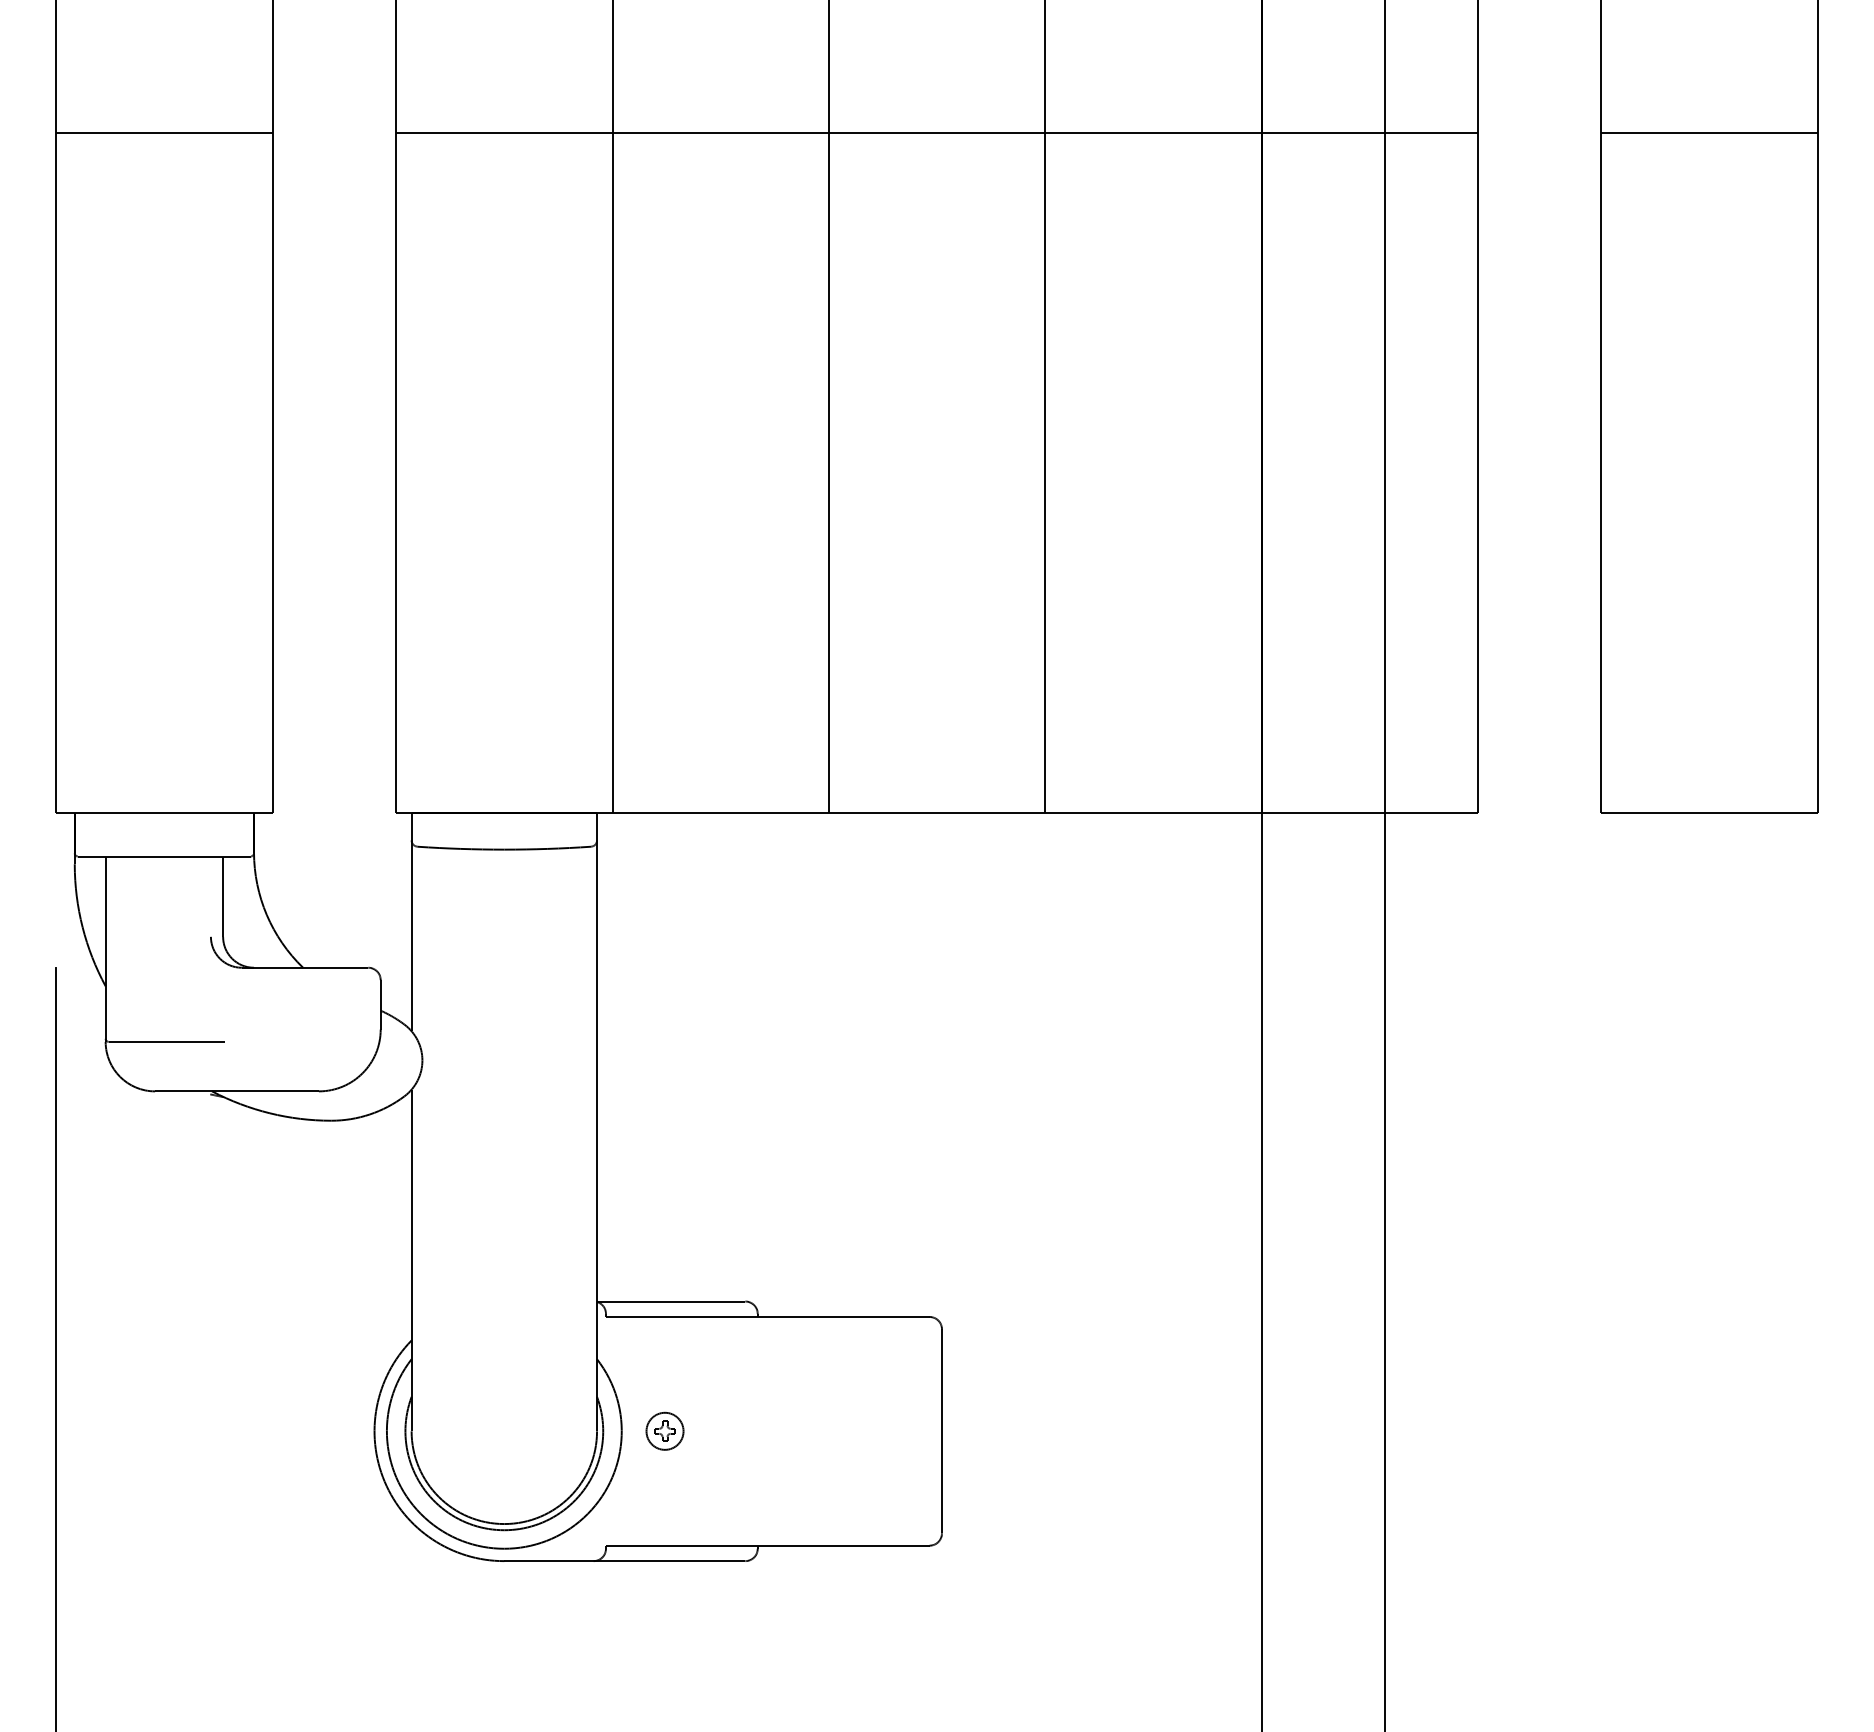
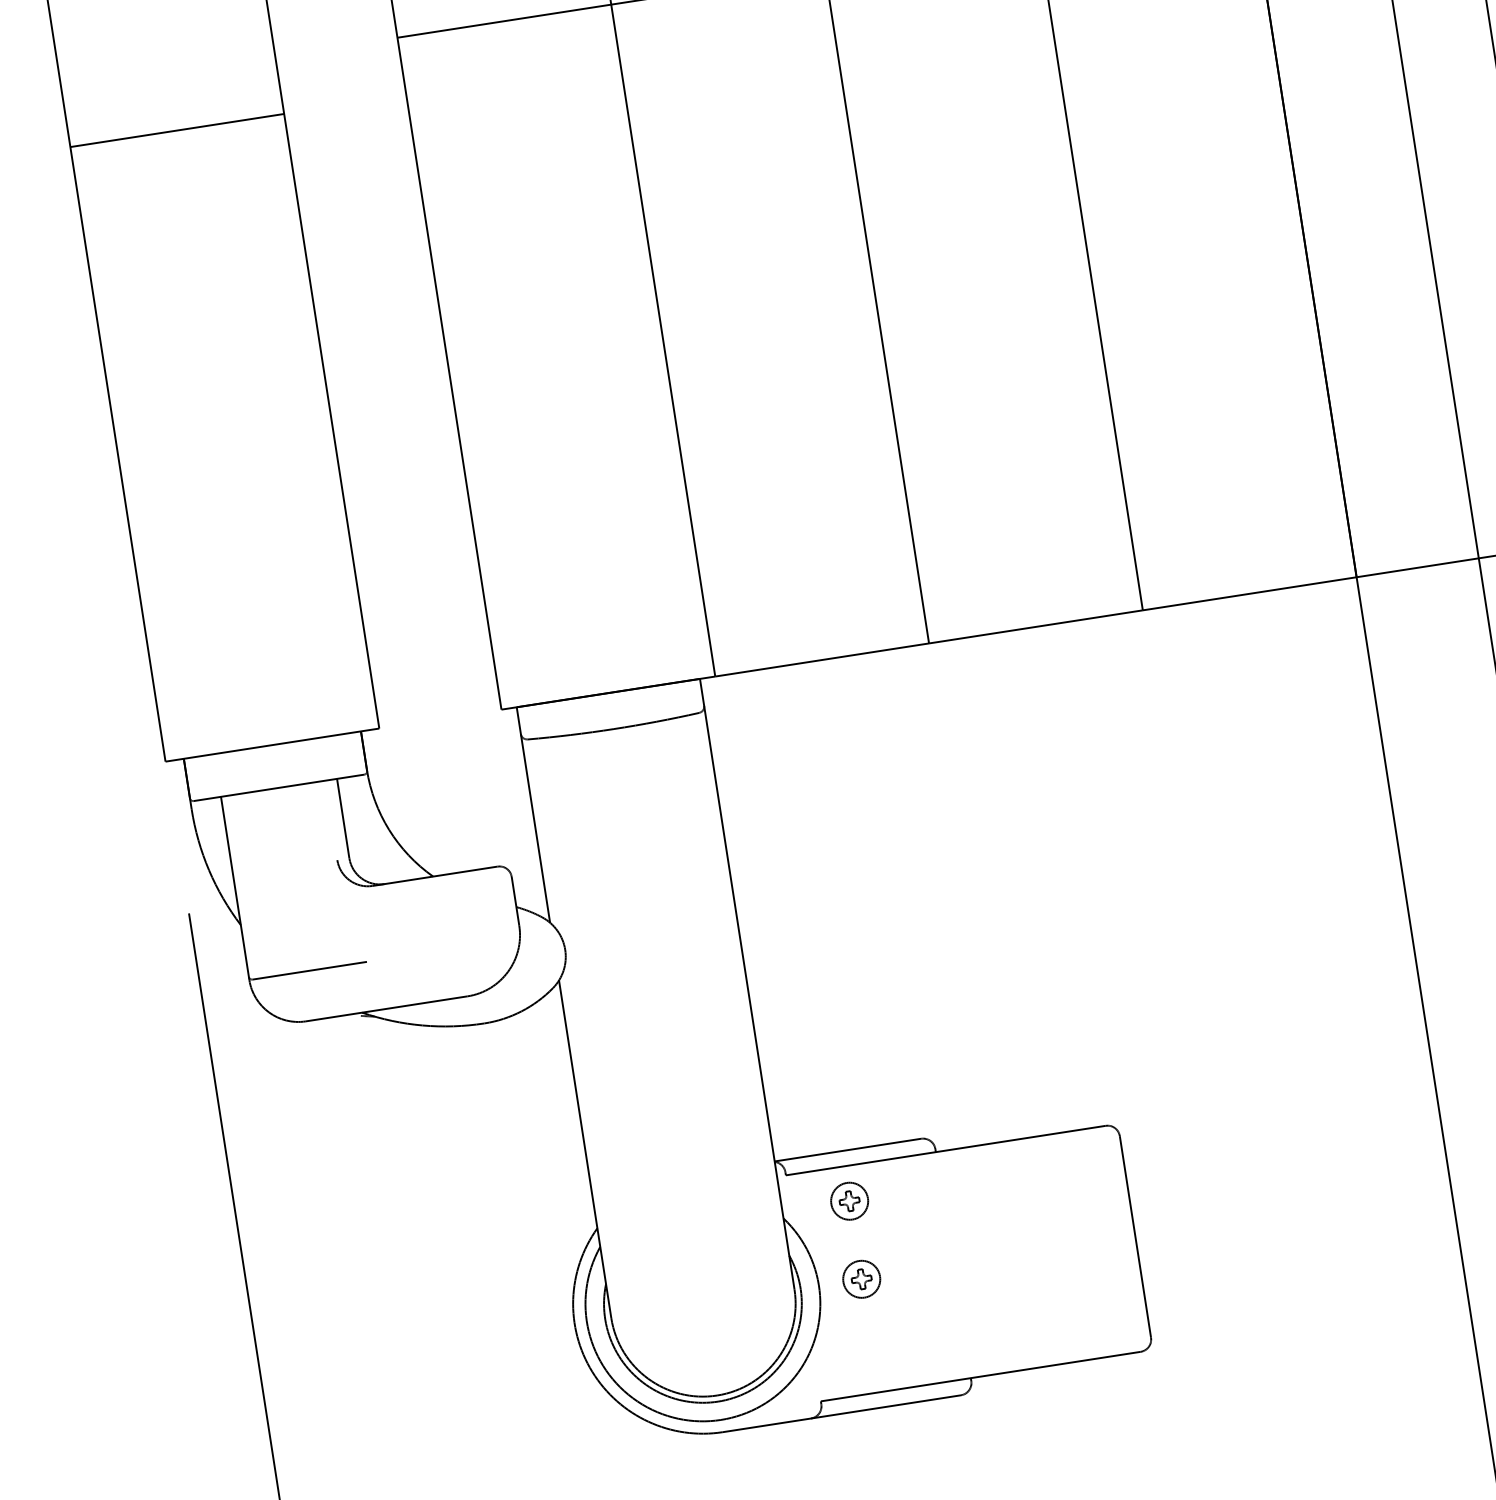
line: (164, 133) -> (177, 130), moved
part: (664, 1351) -> (849, 1200), added

